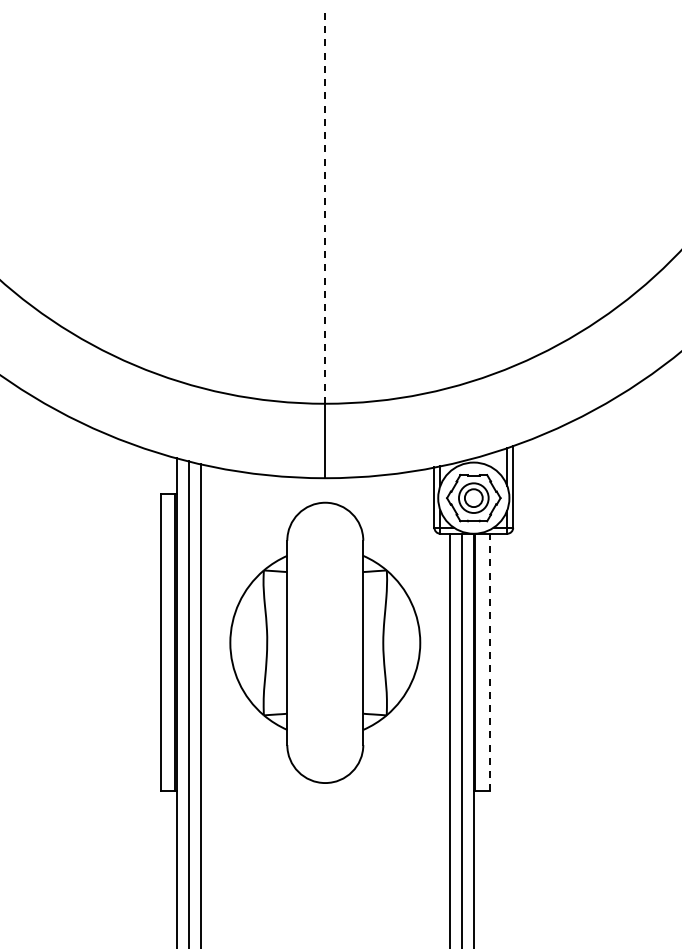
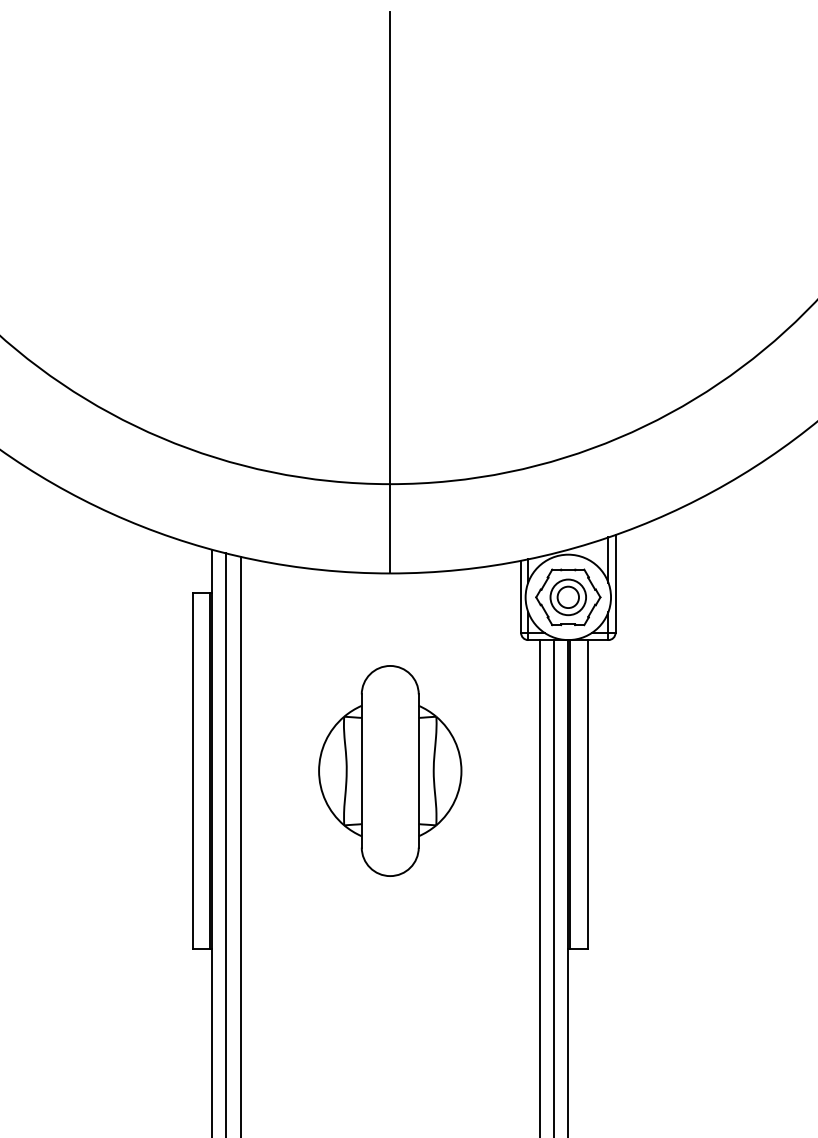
line: (325, 207) -> (390, 248), dashed -> solid
part: (325, 642) -> (390, 770), size x0.62
line: (490, 662) -> (588, 794), dashed -> solid

